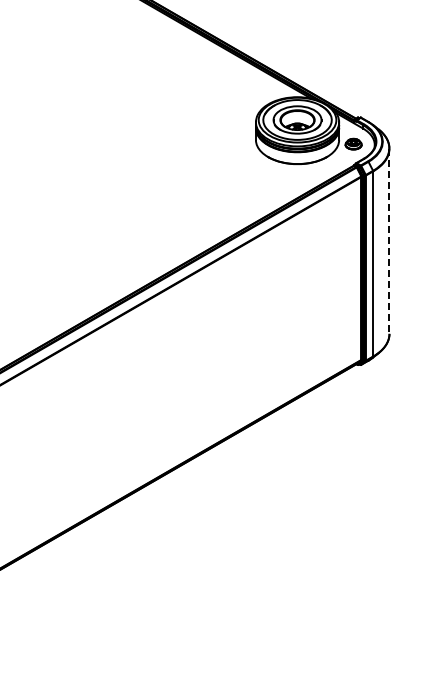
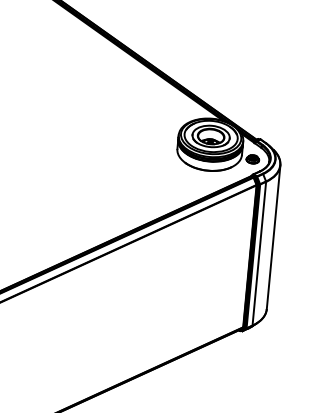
line: (389, 241) -> (273, 237), dashed -> solid

